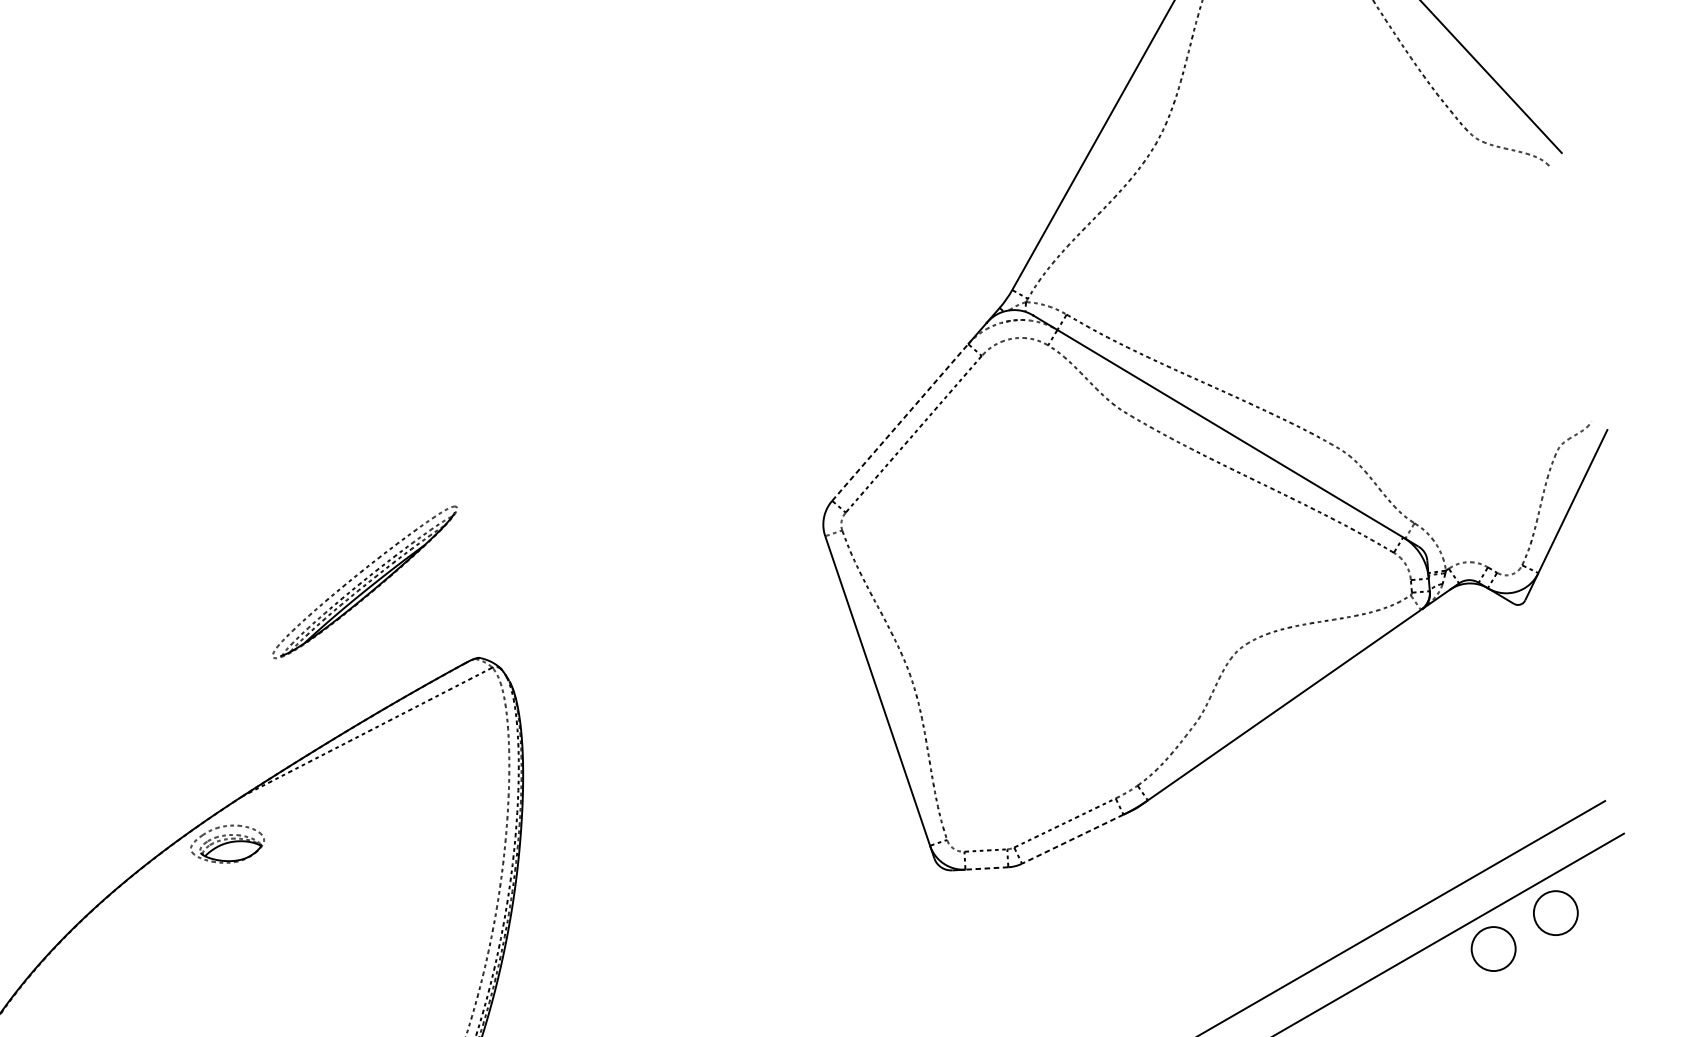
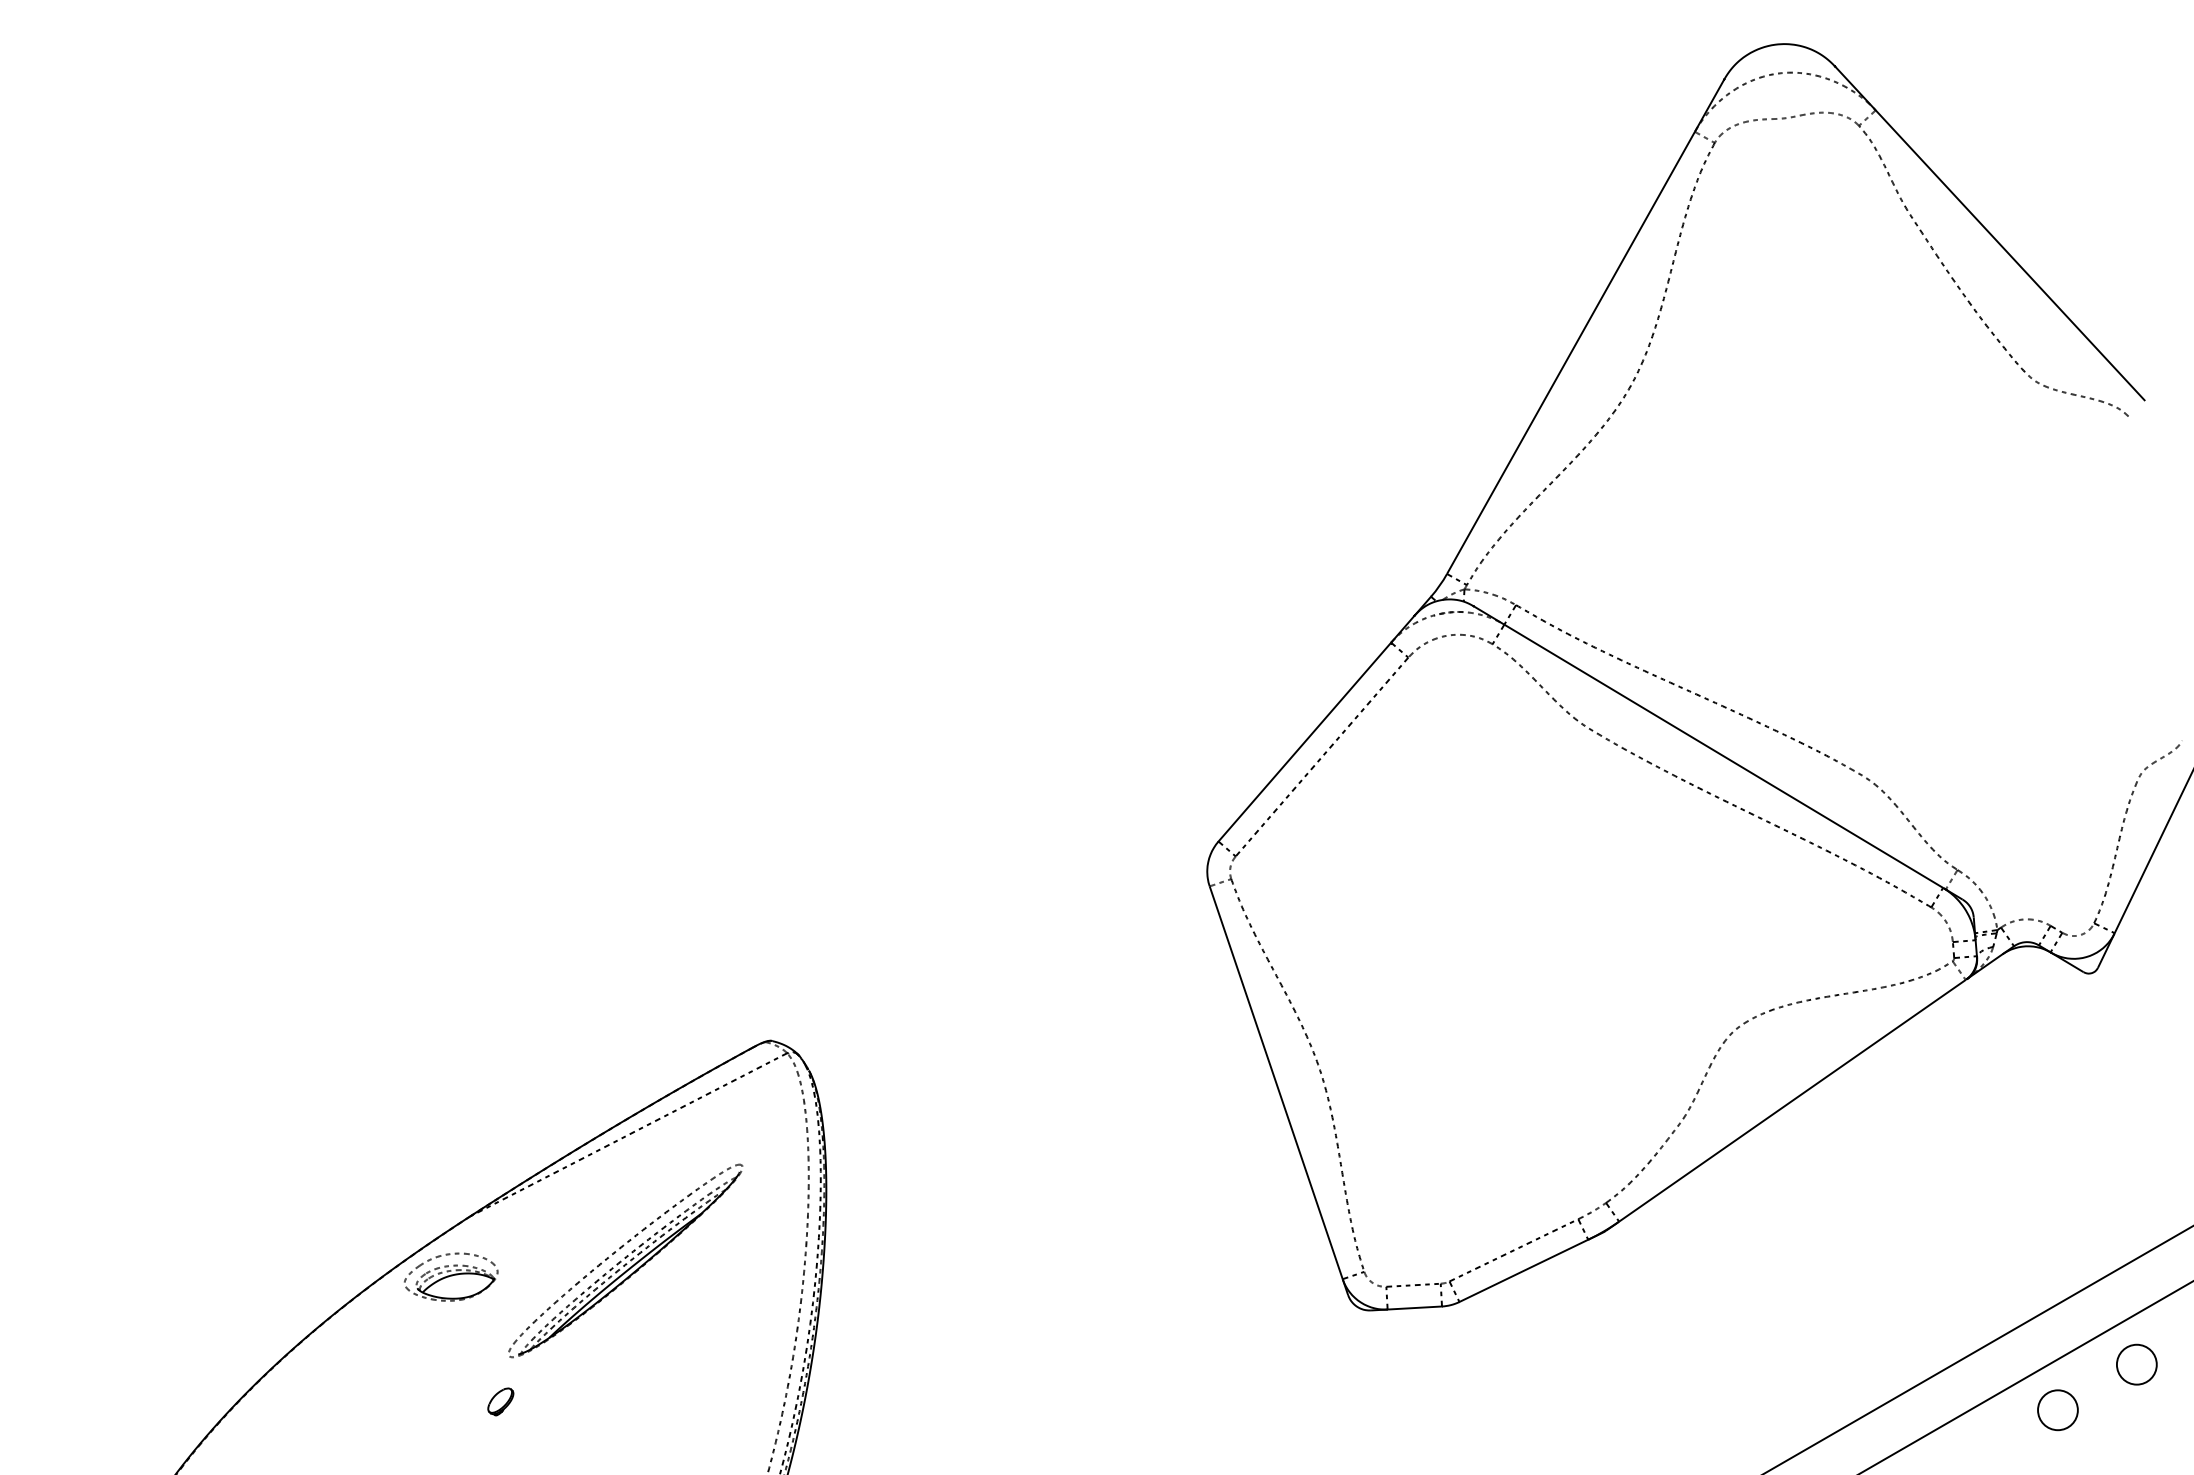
line: (899, 422) -> (1304, 742), dashed -> solid
part: (364, 582) -> (625, 1260), moved
line: (1072, 838) -> (1523, 1270), dashed -> solid
line: (986, 868) -> (1414, 1308), dashed -> solid
circle: (1555, 912) -> (2136, 1364), size x0.71
part: (266, 942) -> (500, 1401), added
circle: (1493, 949) -> (2057, 1410), size x0.71

